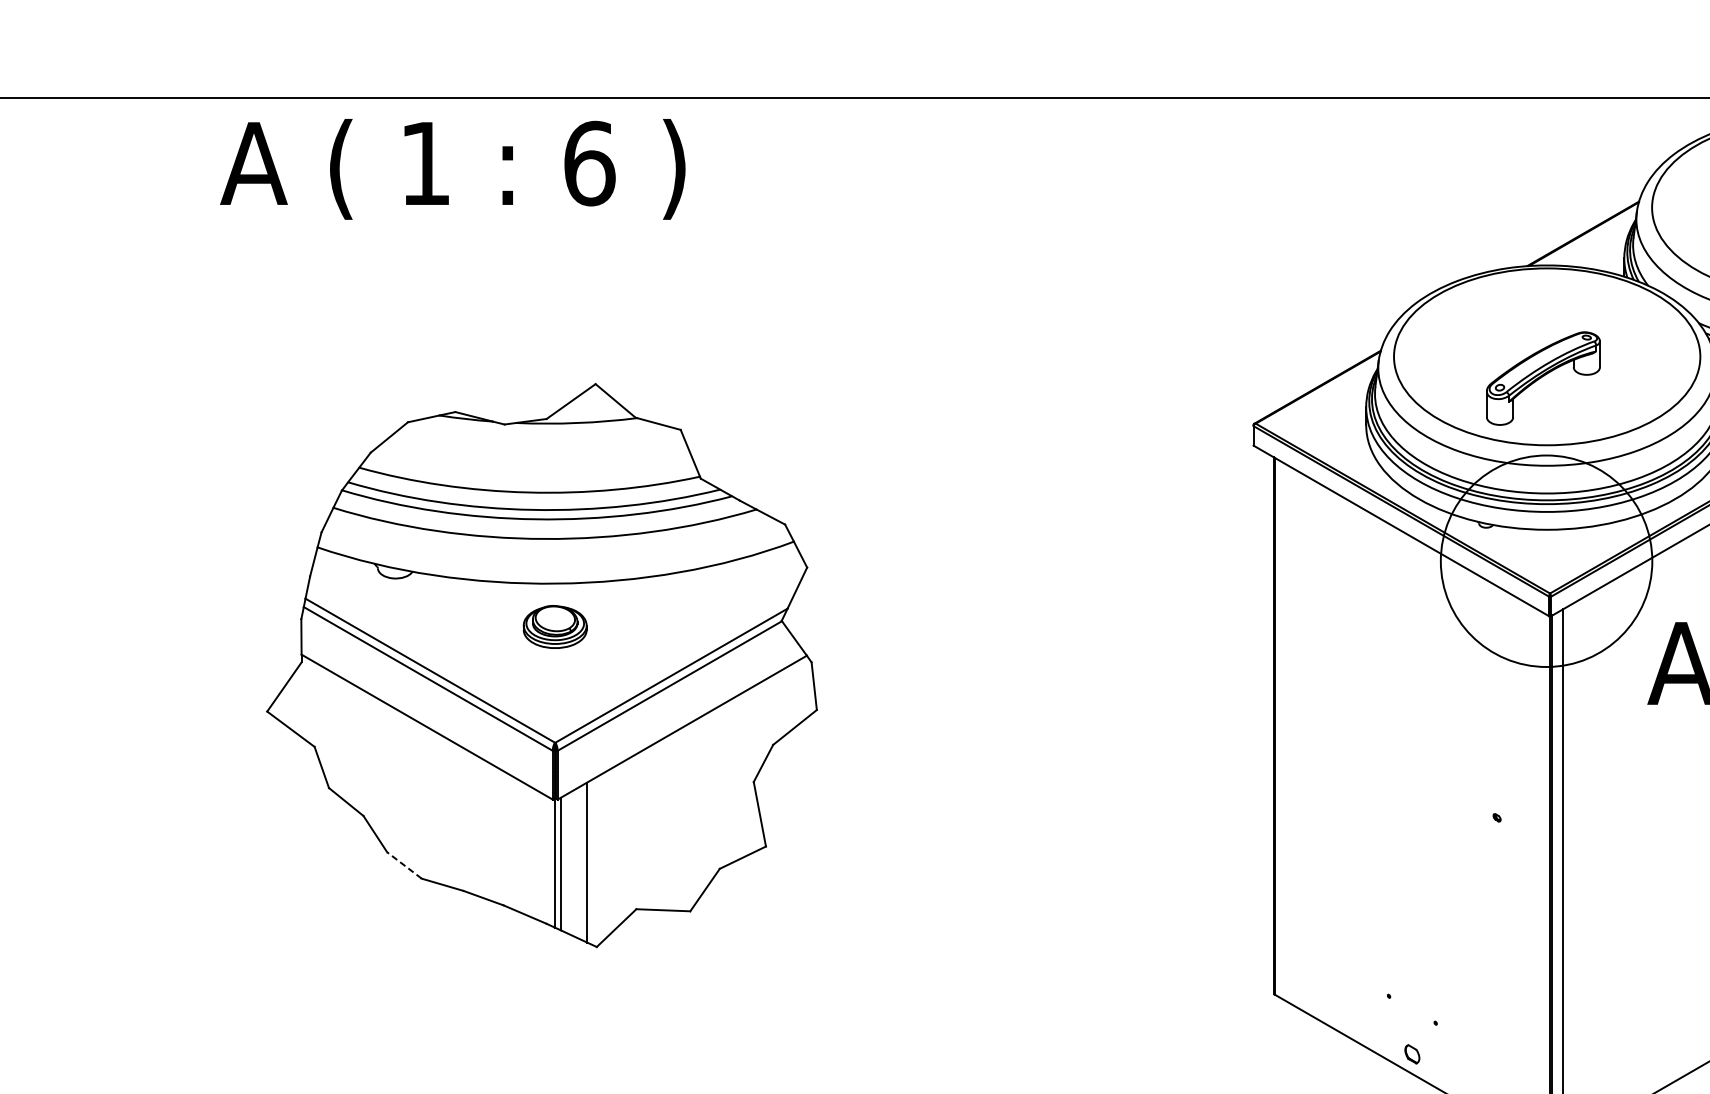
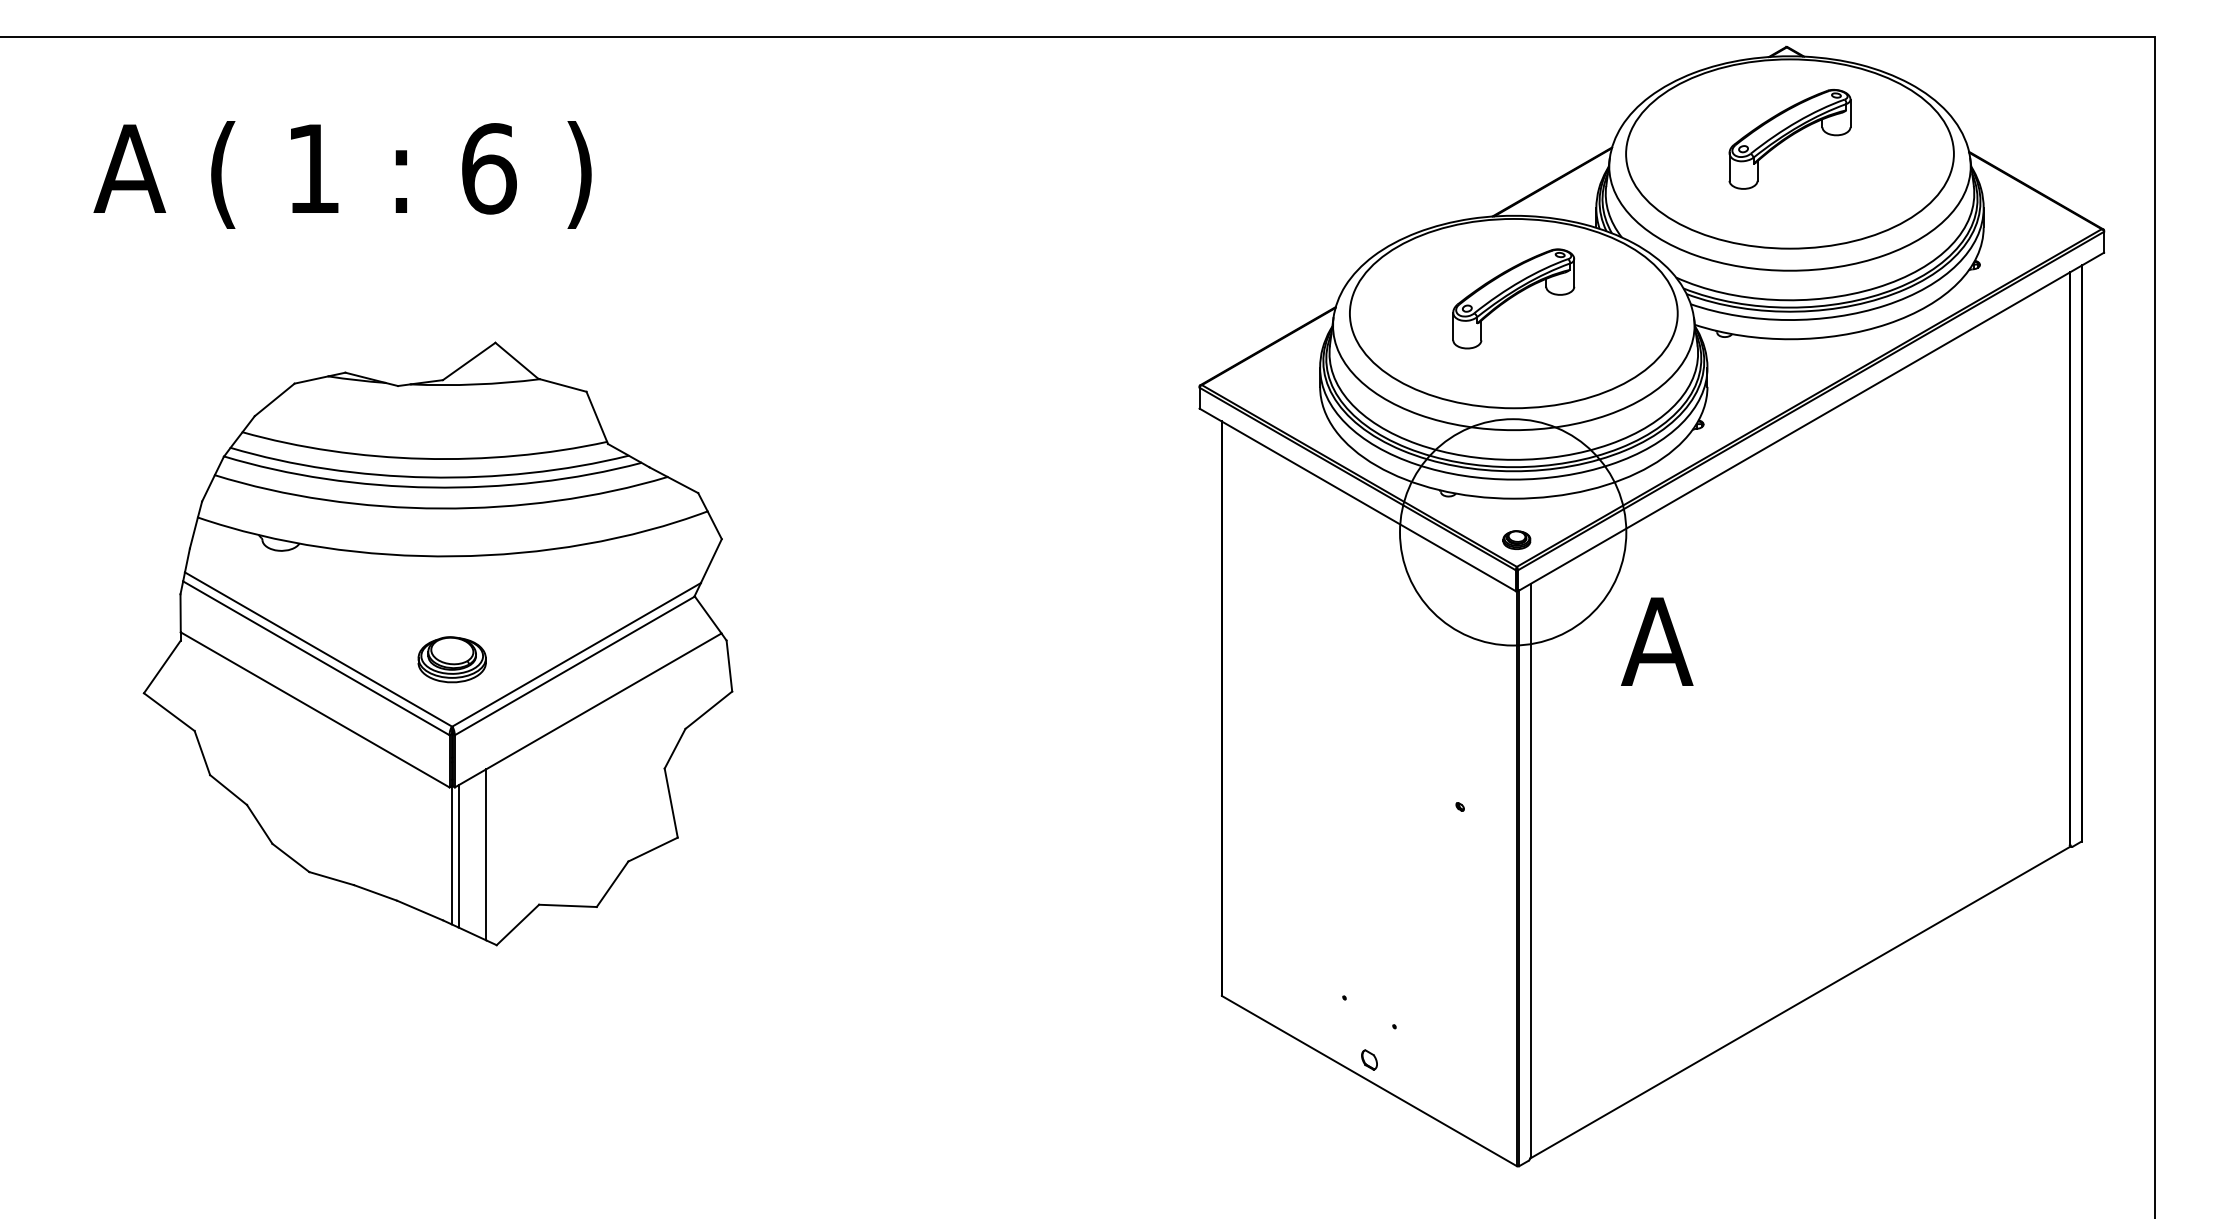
text: (452, 168) -> (342, 174), moved
part: (1543, 378) -> (1513, 298), moved
part: (1549, 567) -> (1516, 539), added
part: (554, 626) -> (451, 659), moved
line: (404, 865) -> (290, 857), dashed -> solid

